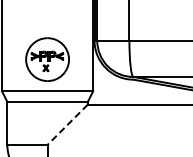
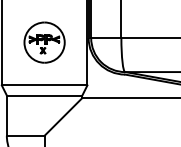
part: (47, 59) -> (44, 42), moved
line: (67, 125) -> (63, 117), dashed -> solid

